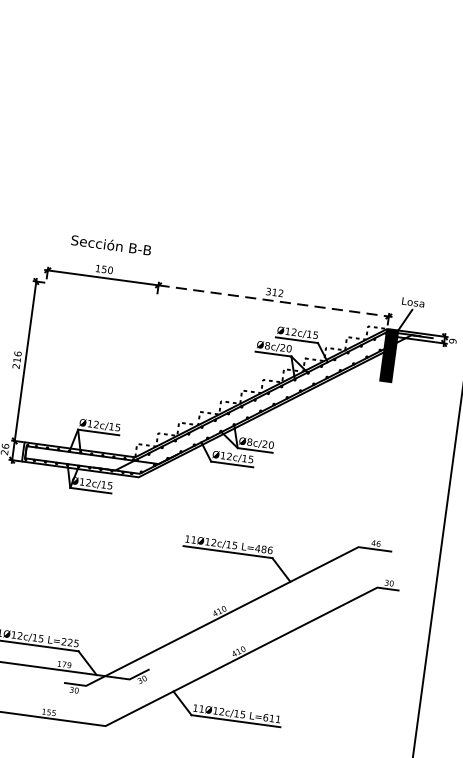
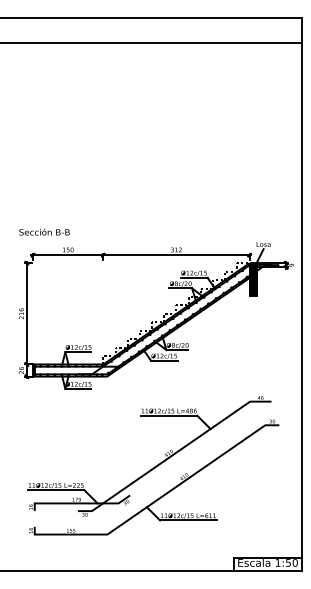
text: (111, 244) -> (44, 231), moved
line: (273, 301) -> (176, 255), dashed -> solid

